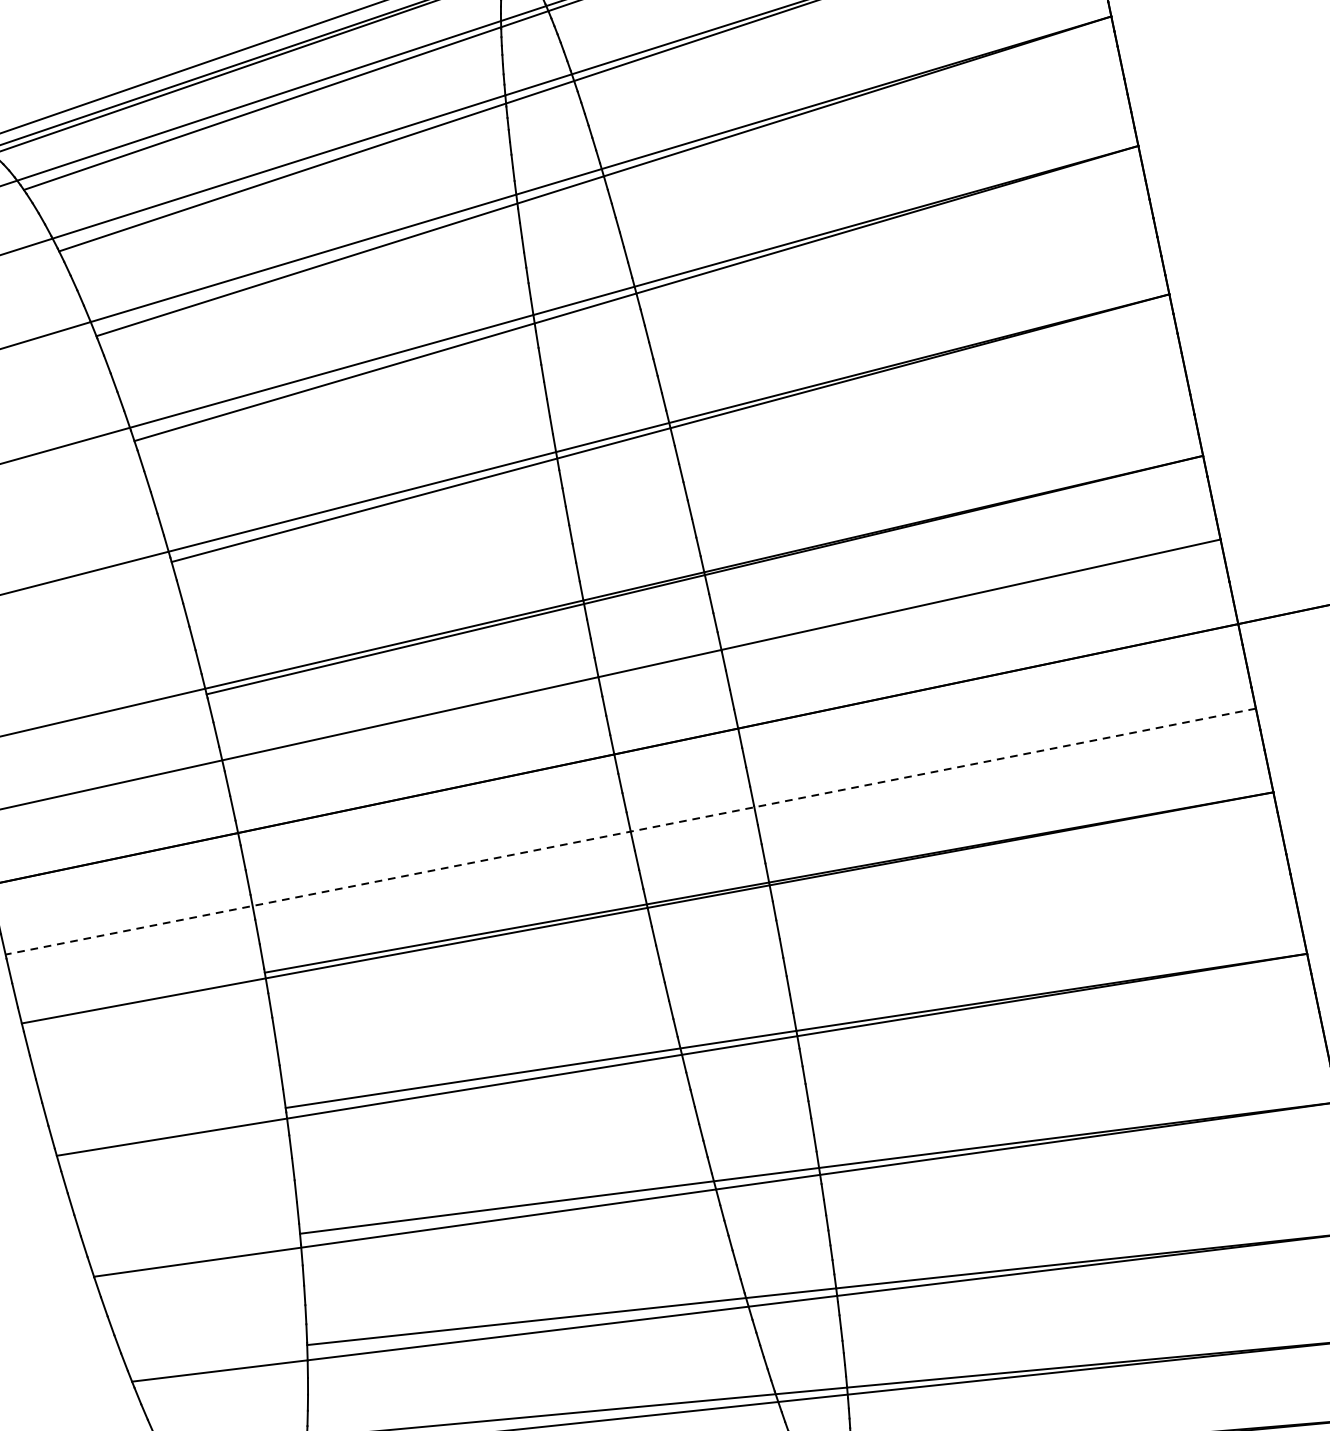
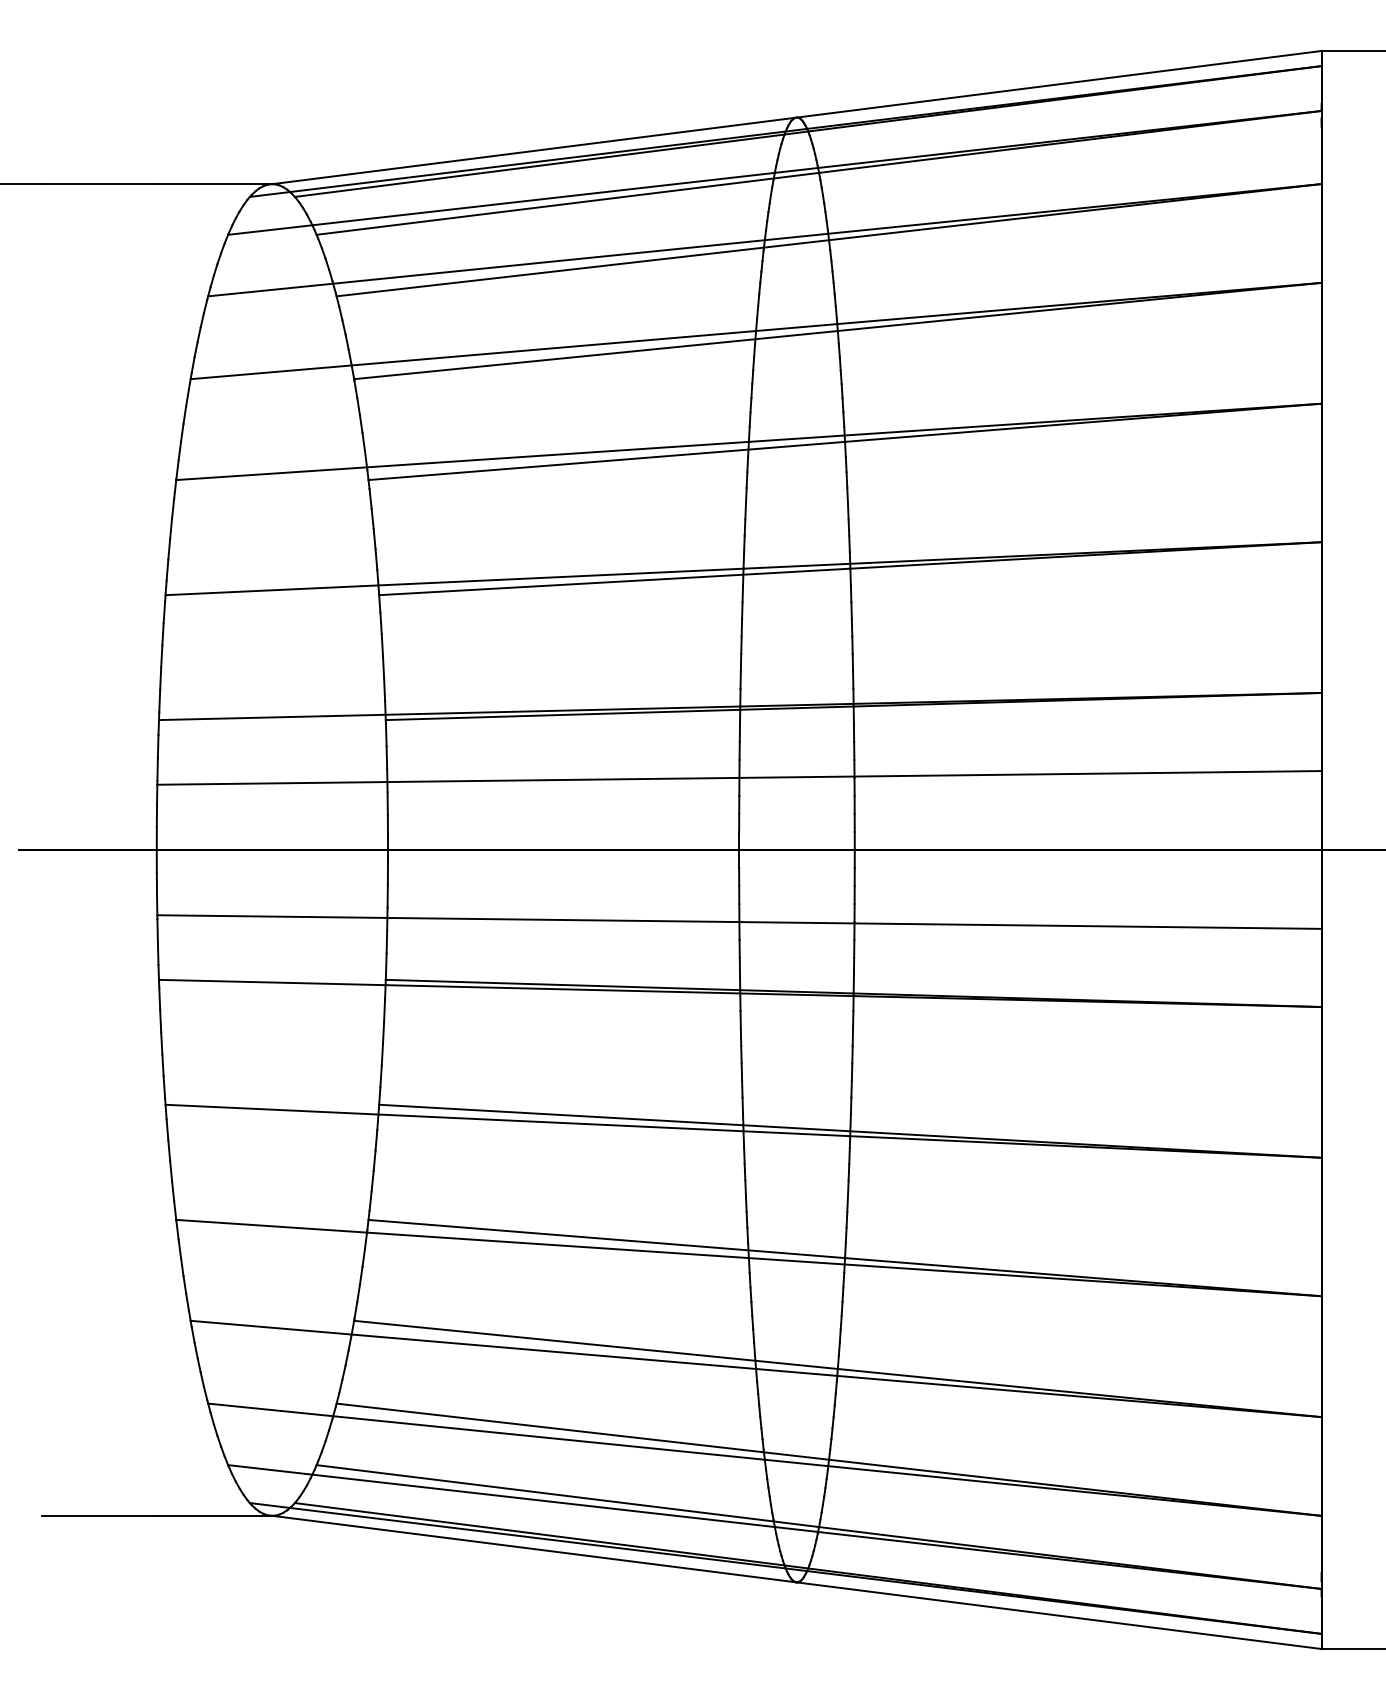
line: (629, 832) -> (738, 922), dashed -> solid

